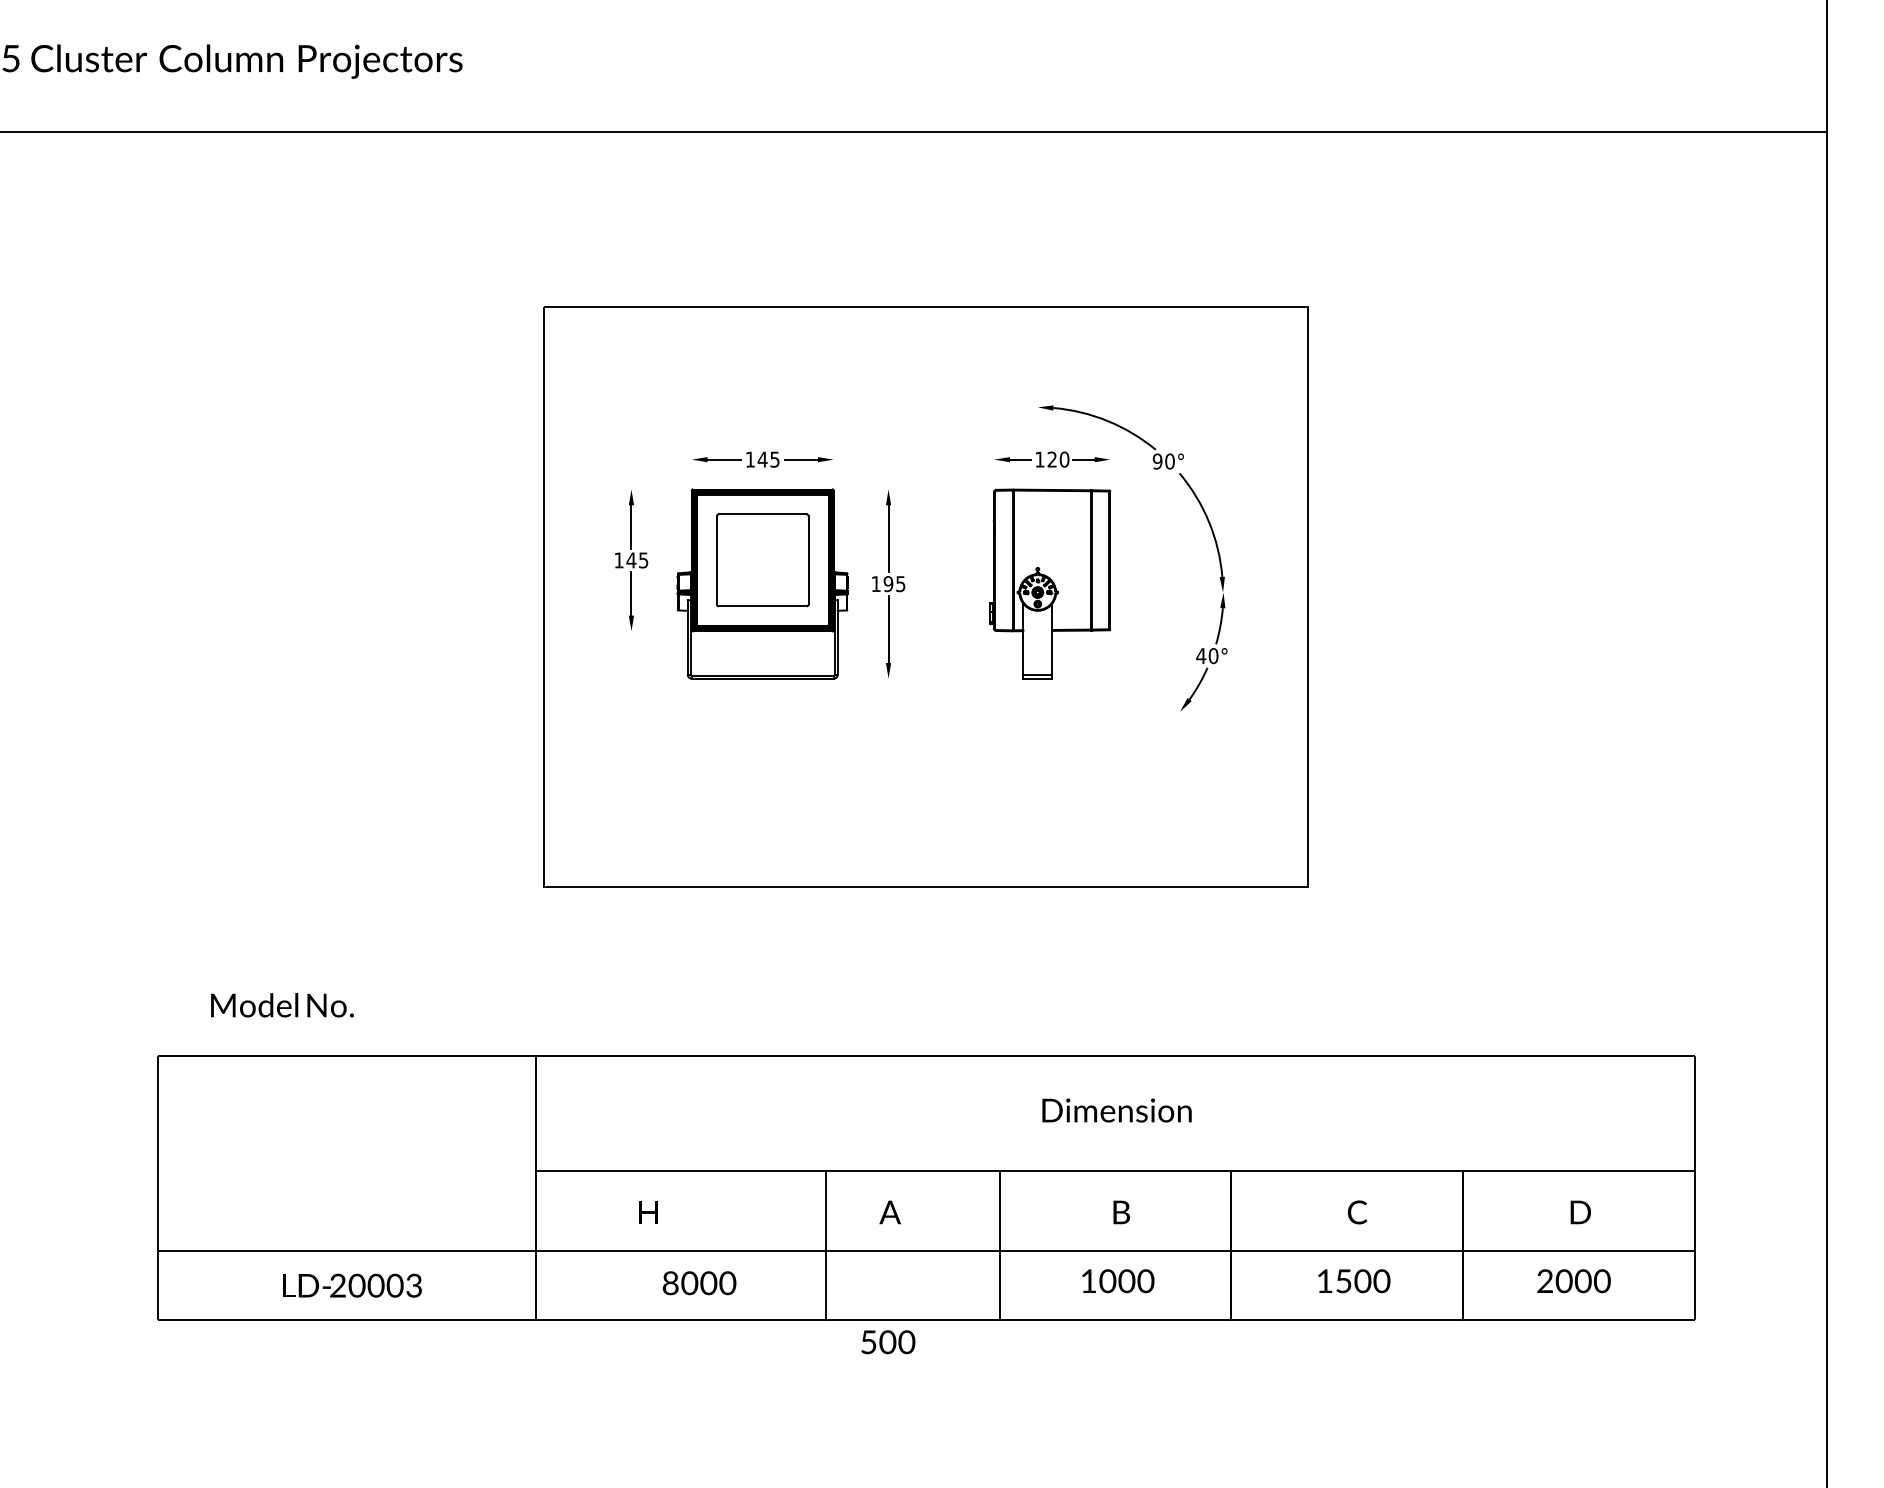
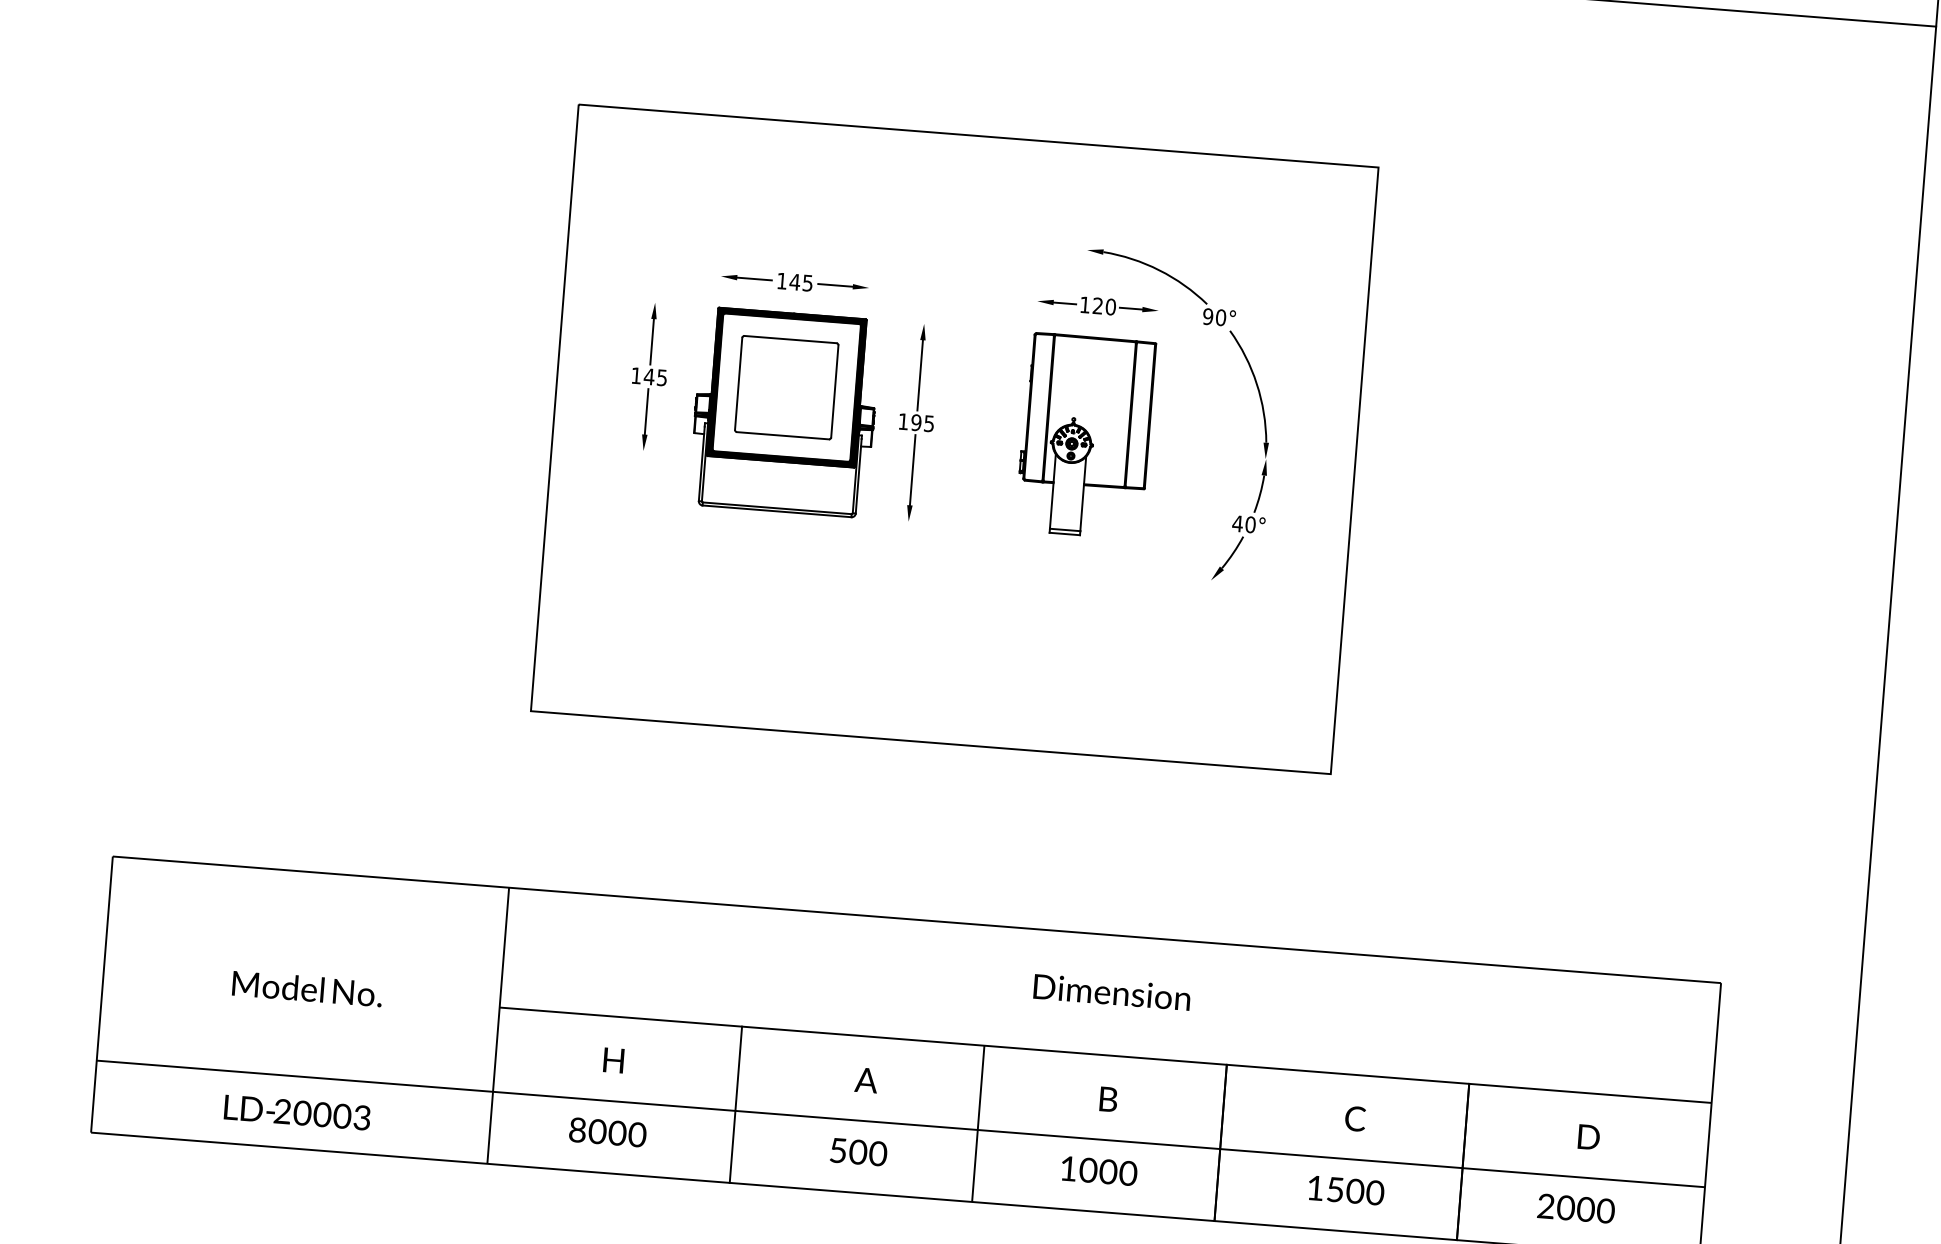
text: (282, 1005) -> (307, 989), moved
line: (826, 1245) -> (736, 1104), moved
text: (699, 1283) -> (607, 1132), moved
text: (888, 1342) -> (858, 1152), moved

